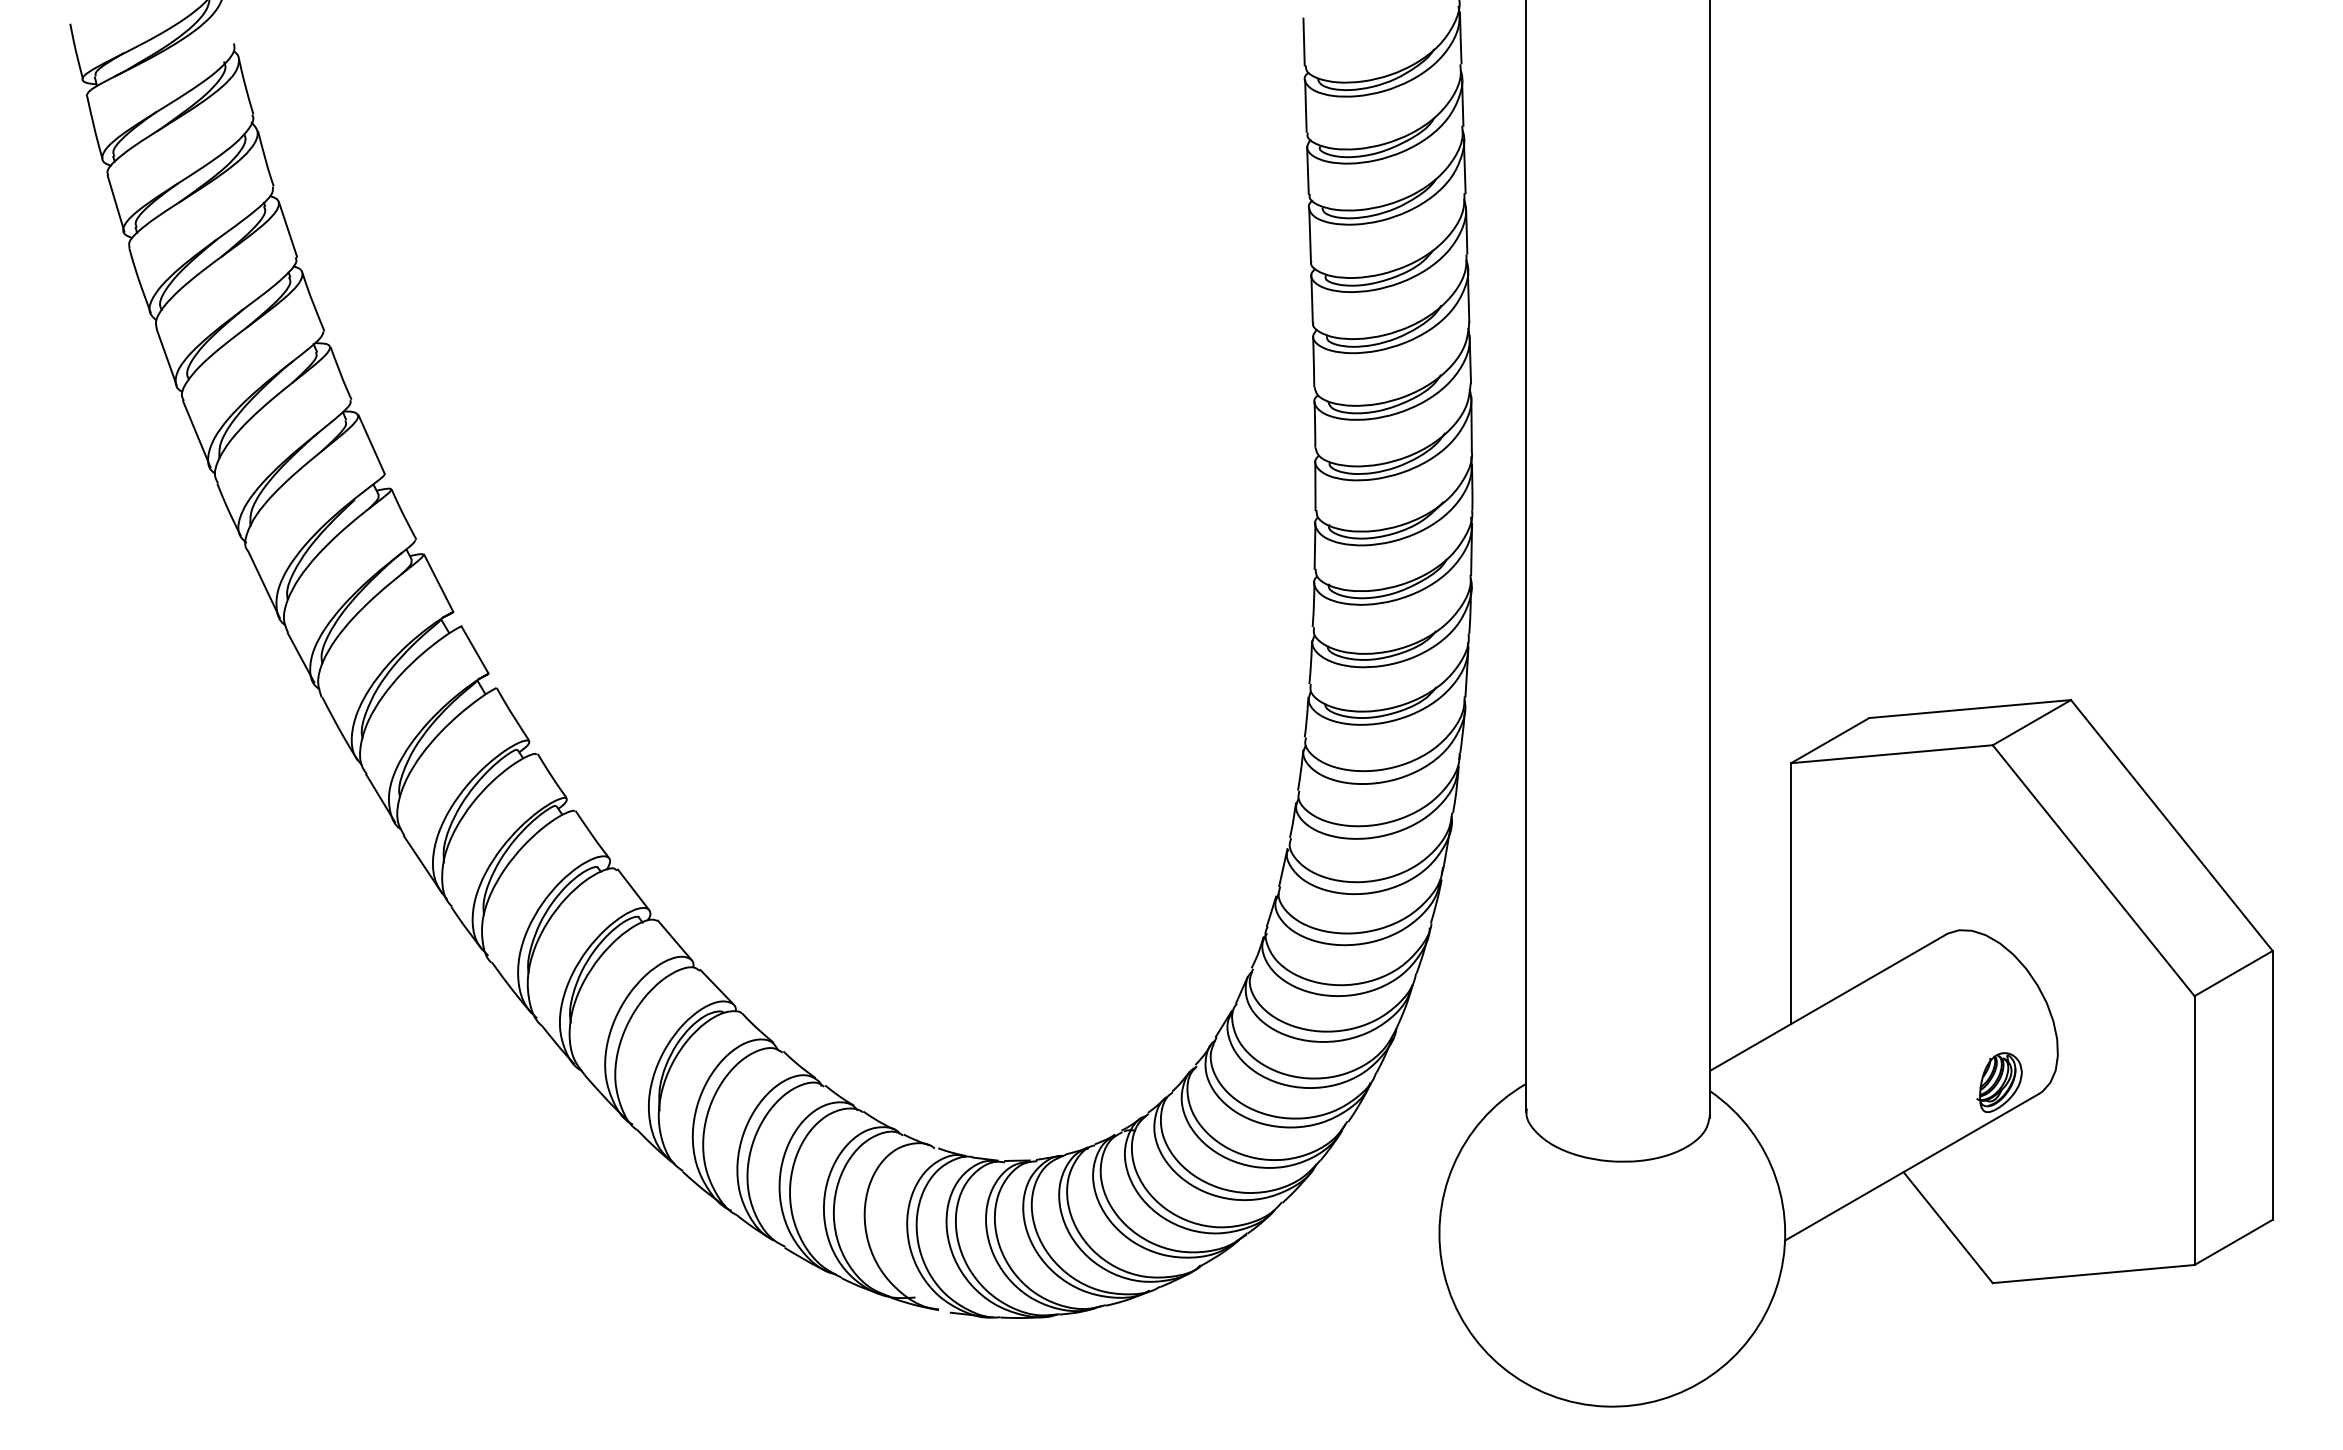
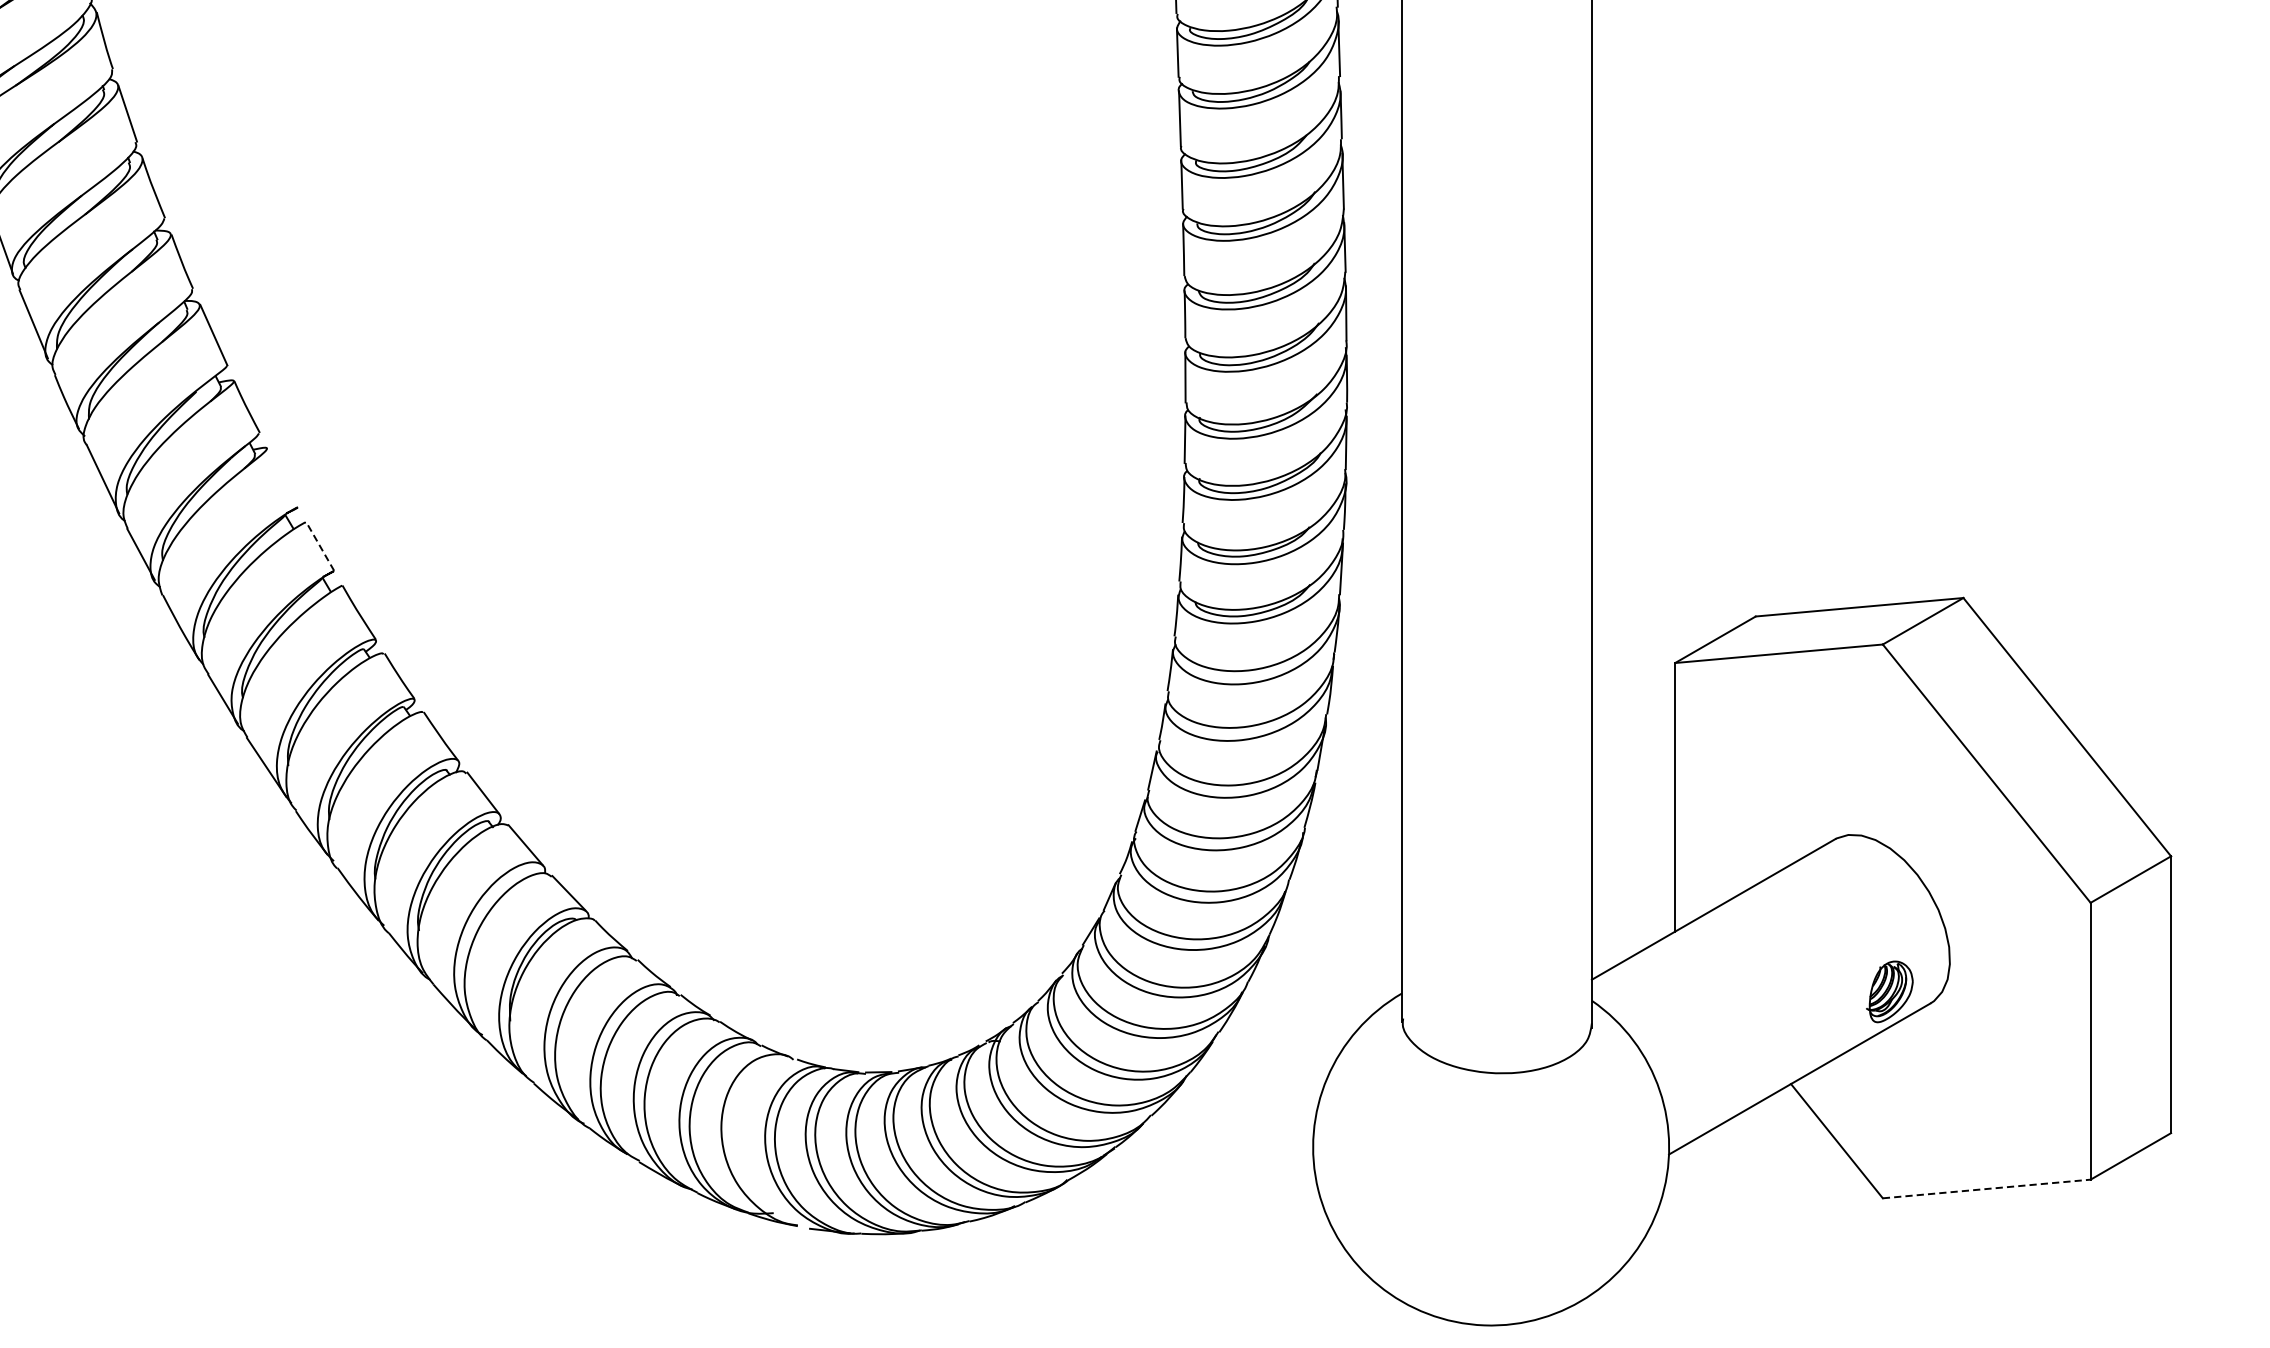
line: (438, 583) -> (282, 477), removed
line: (474, 649) -> (319, 545), solid -> dashed
line: (2094, 1274) -> (1987, 1189), solid -> dashed

